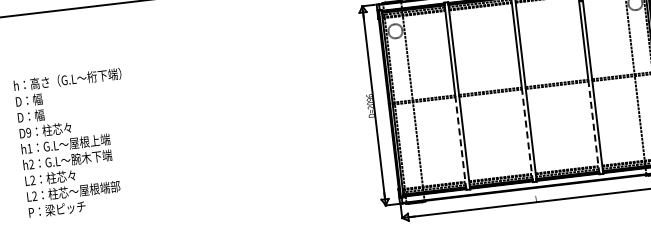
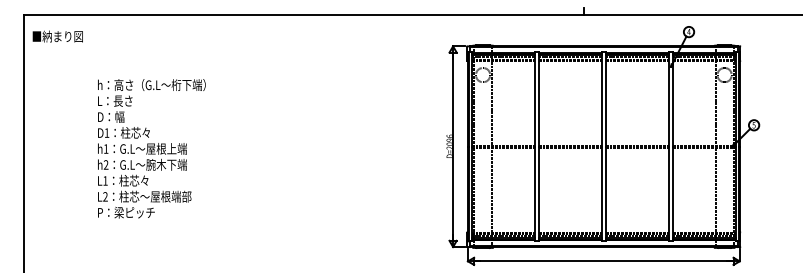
text: (33, 99) -> (115, 100), D：幅 -> L：長さ
line: (593, 127) -> (668, 193), dashed -> solid
text: (28, 132) -> (106, 132), D9 -> D1
line: (526, 135) -> (601, 193), dashed -> solid
line: (460, 142) -> (534, 193), dashed -> solid
text: (32, 180) -> (105, 180), L2 -> L1

